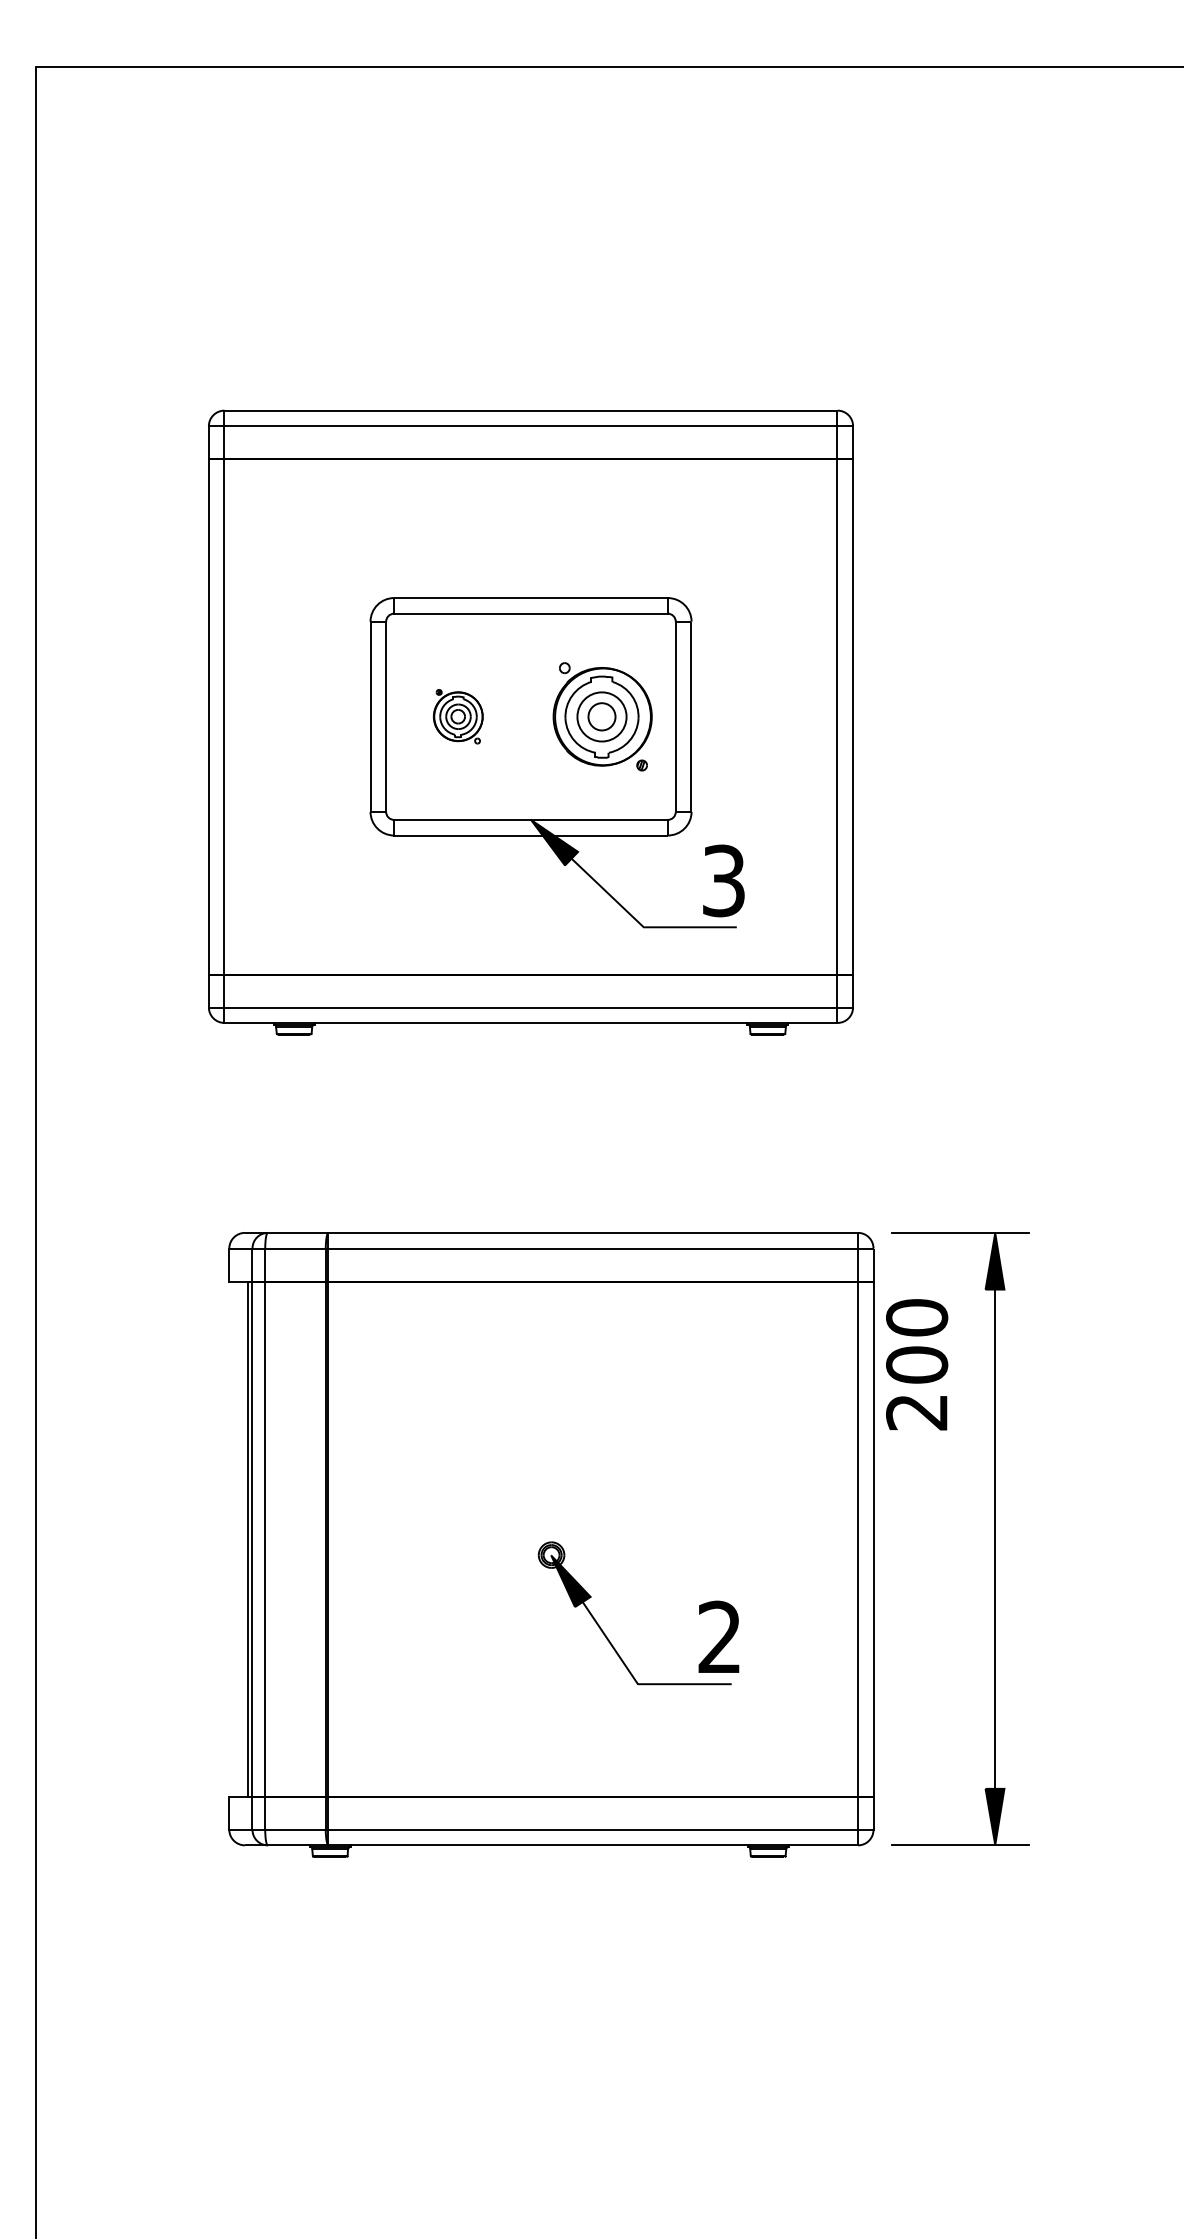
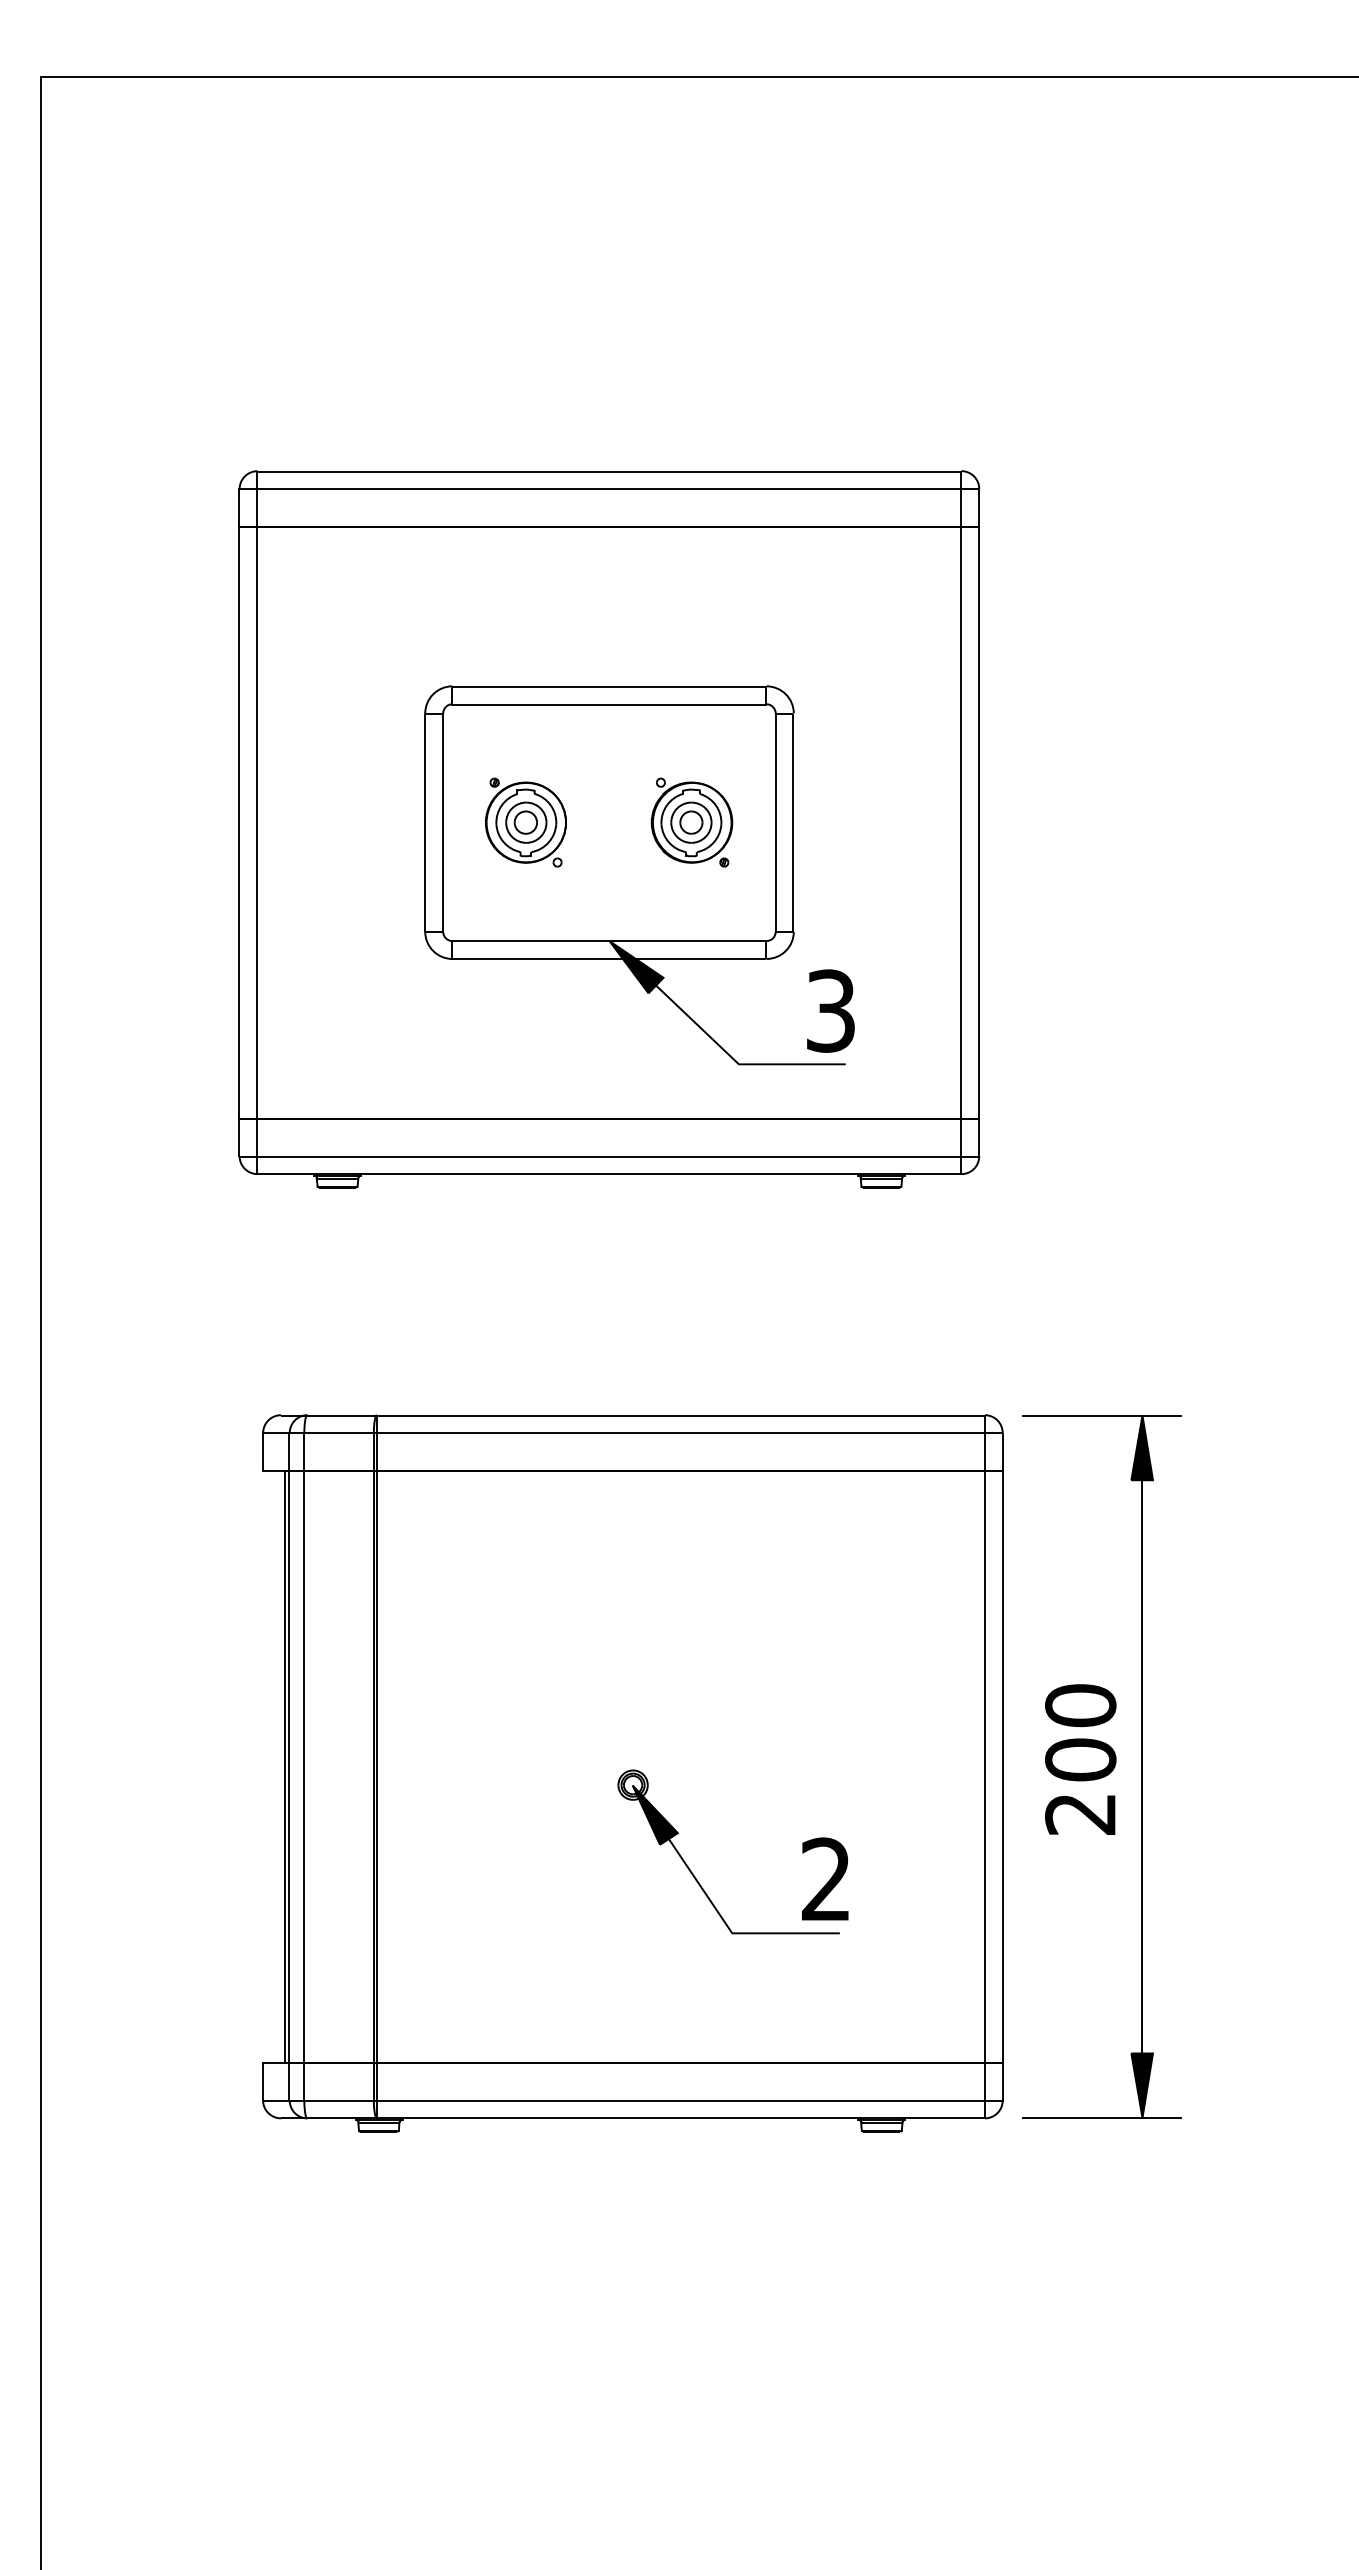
part: (457, 716) -> (525, 822), size x1.43
part: (603, 716) -> (692, 822), size x0.71
text: (916, 1364) -> (1080, 1759), moved

